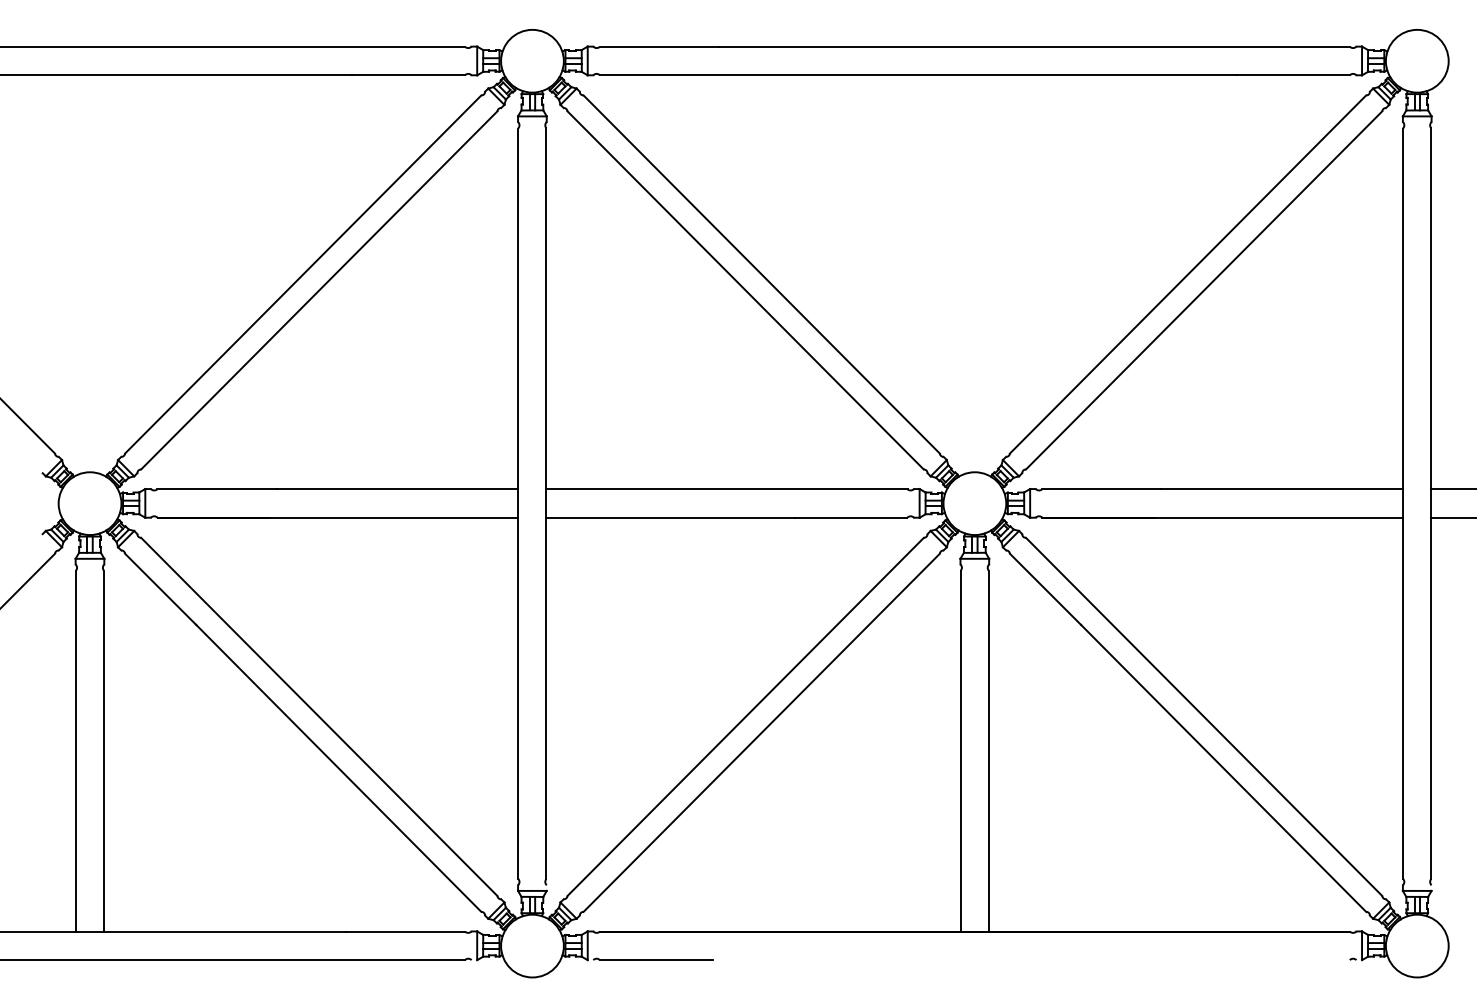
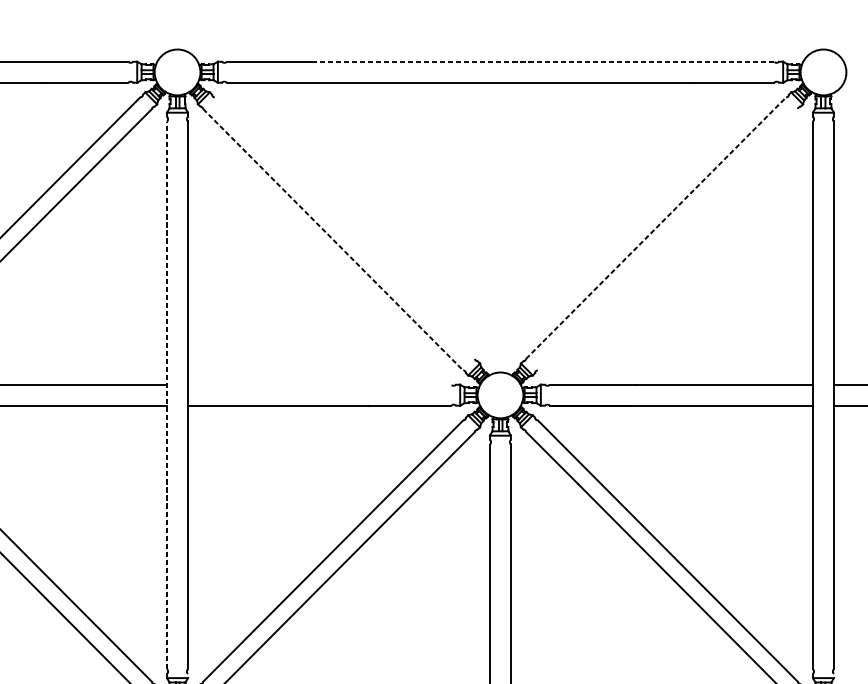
line: (1034, 47) -> (544, 62), solid -> dashed
line: (761, 274) -> (344, 228), removed
line: (1188, 274) -> (656, 228), solid -> dashed
line: (745, 290) -> (333, 239), solid -> dashed
line: (1204, 290) -> (668, 239), removed
line: (726, 489) -> (319, 385), removed
line: (518, 503) -> (167, 395), solid -> dashed

